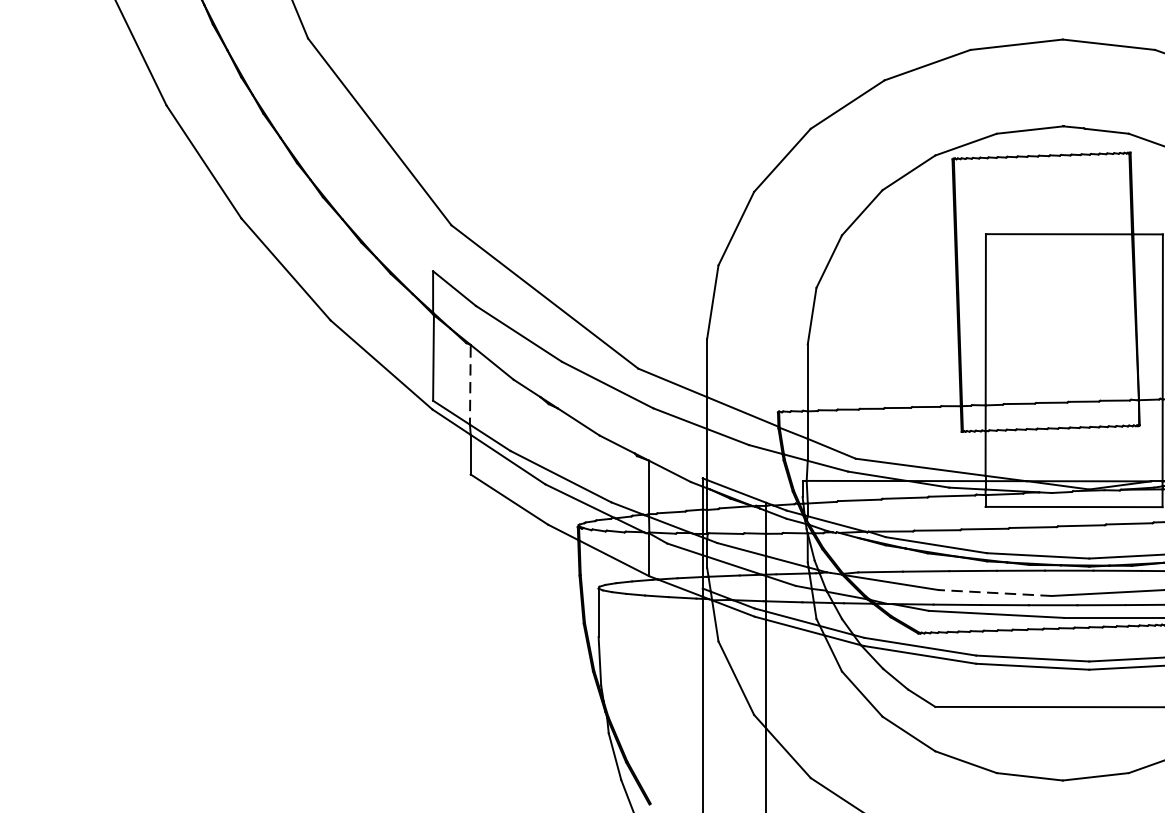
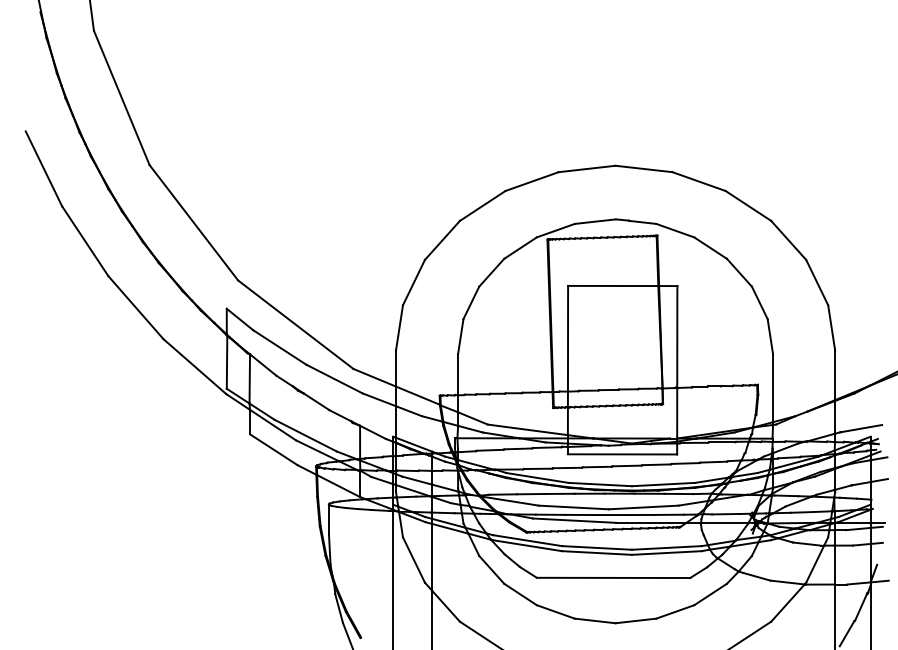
line: (469, 385) -> (249, 379), dashed -> solid
line: (994, 593) -> (573, 507), dashed -> solid

